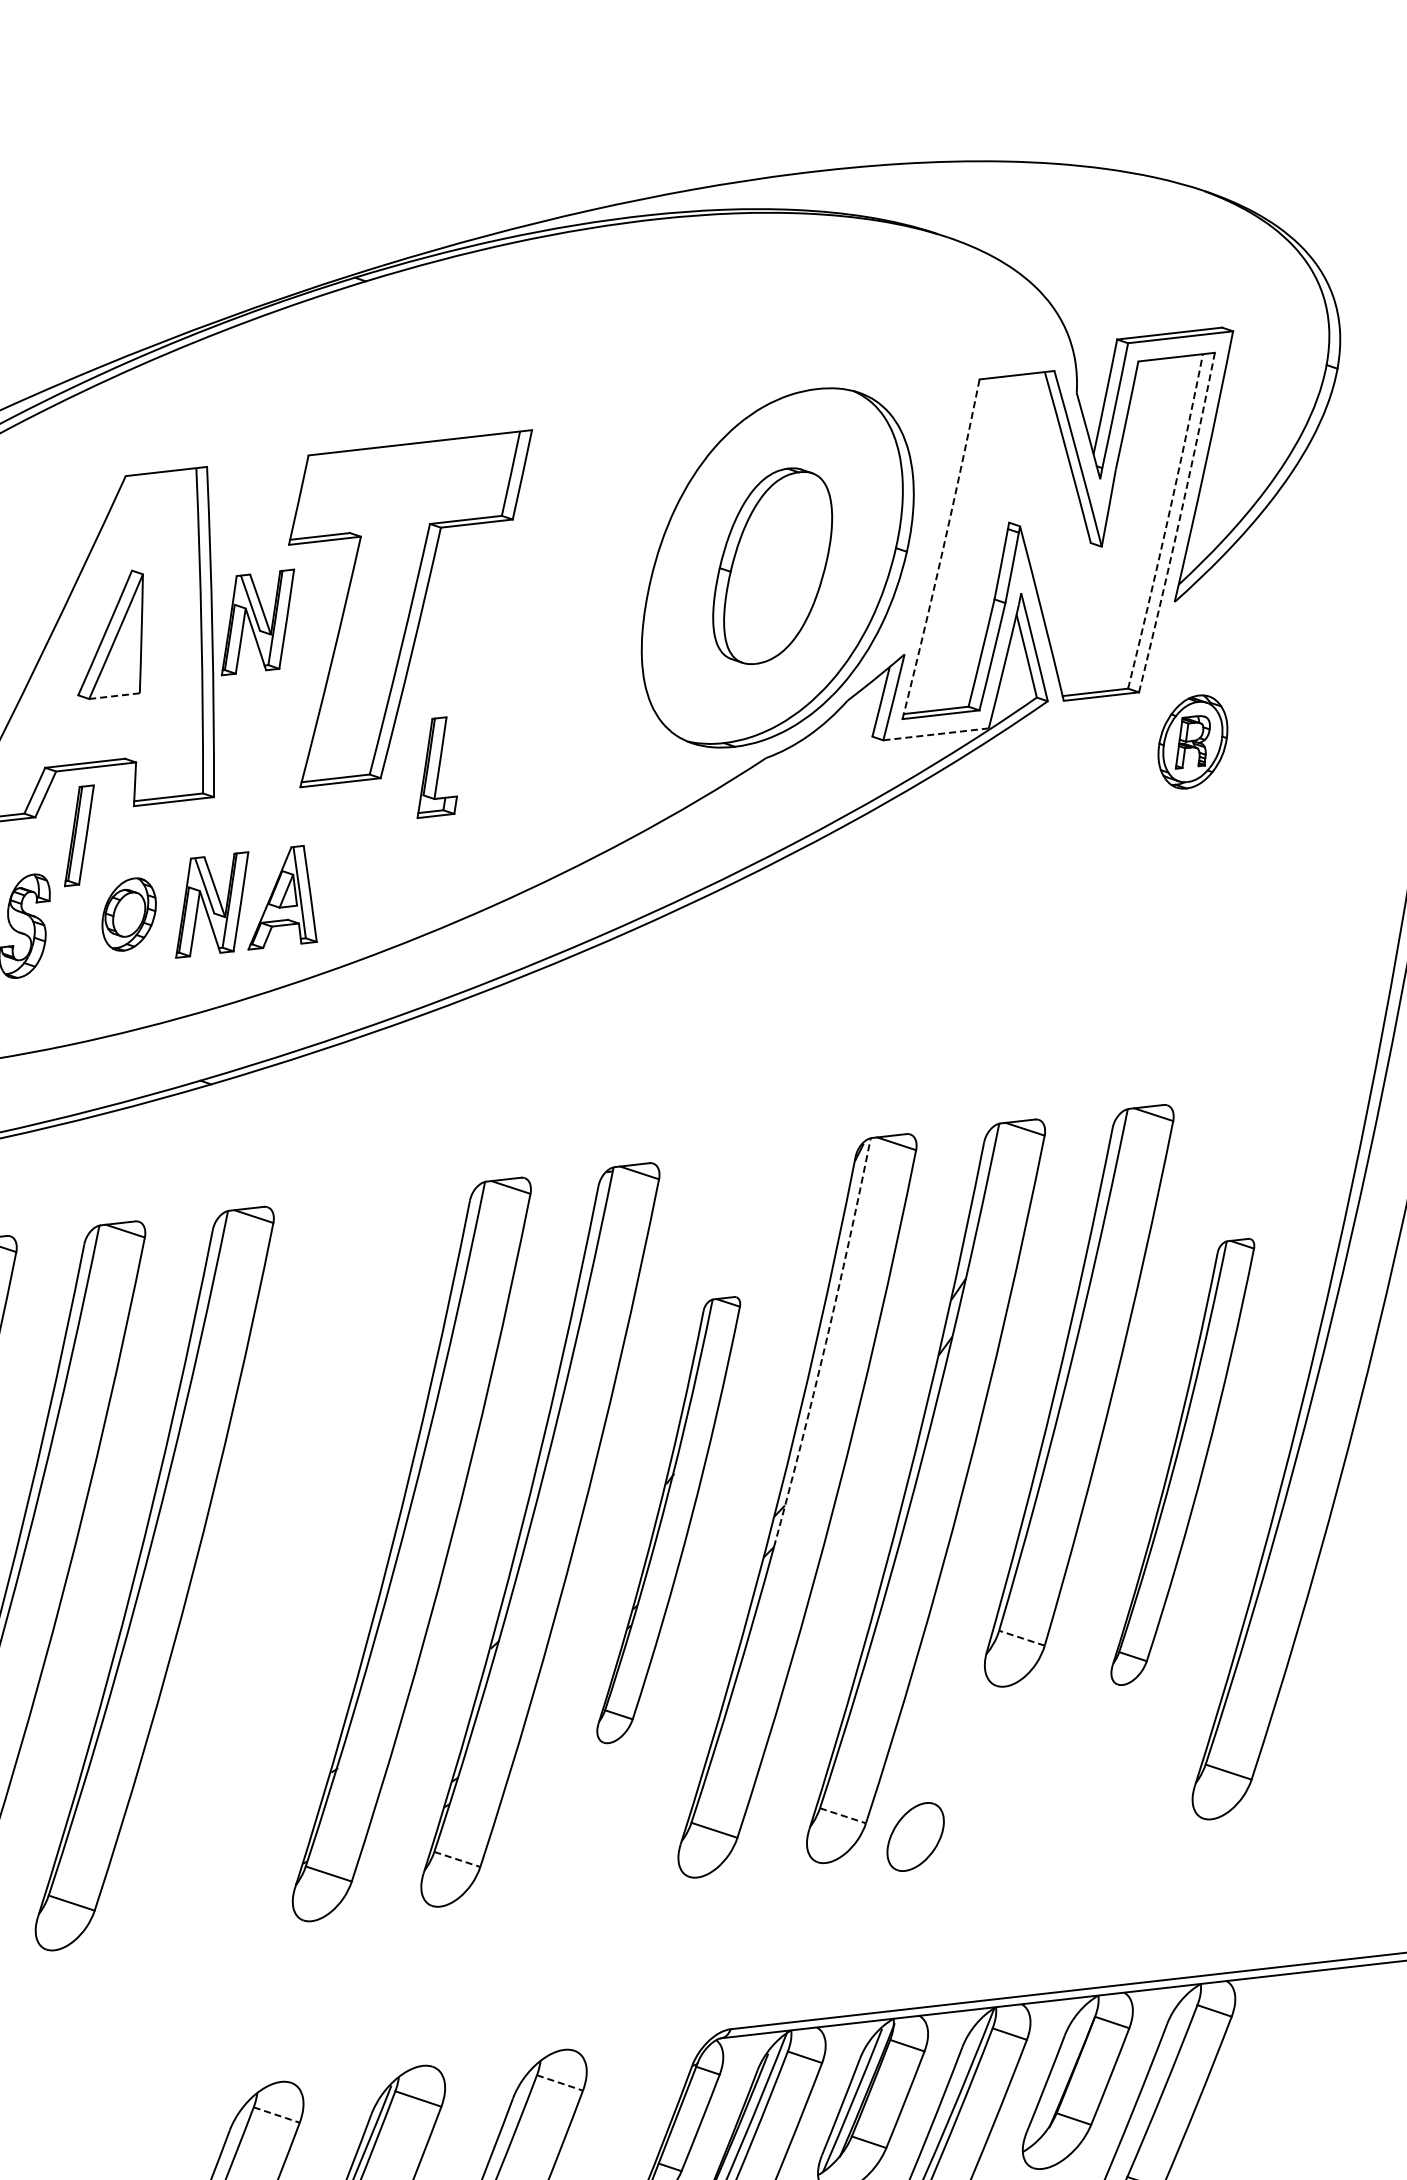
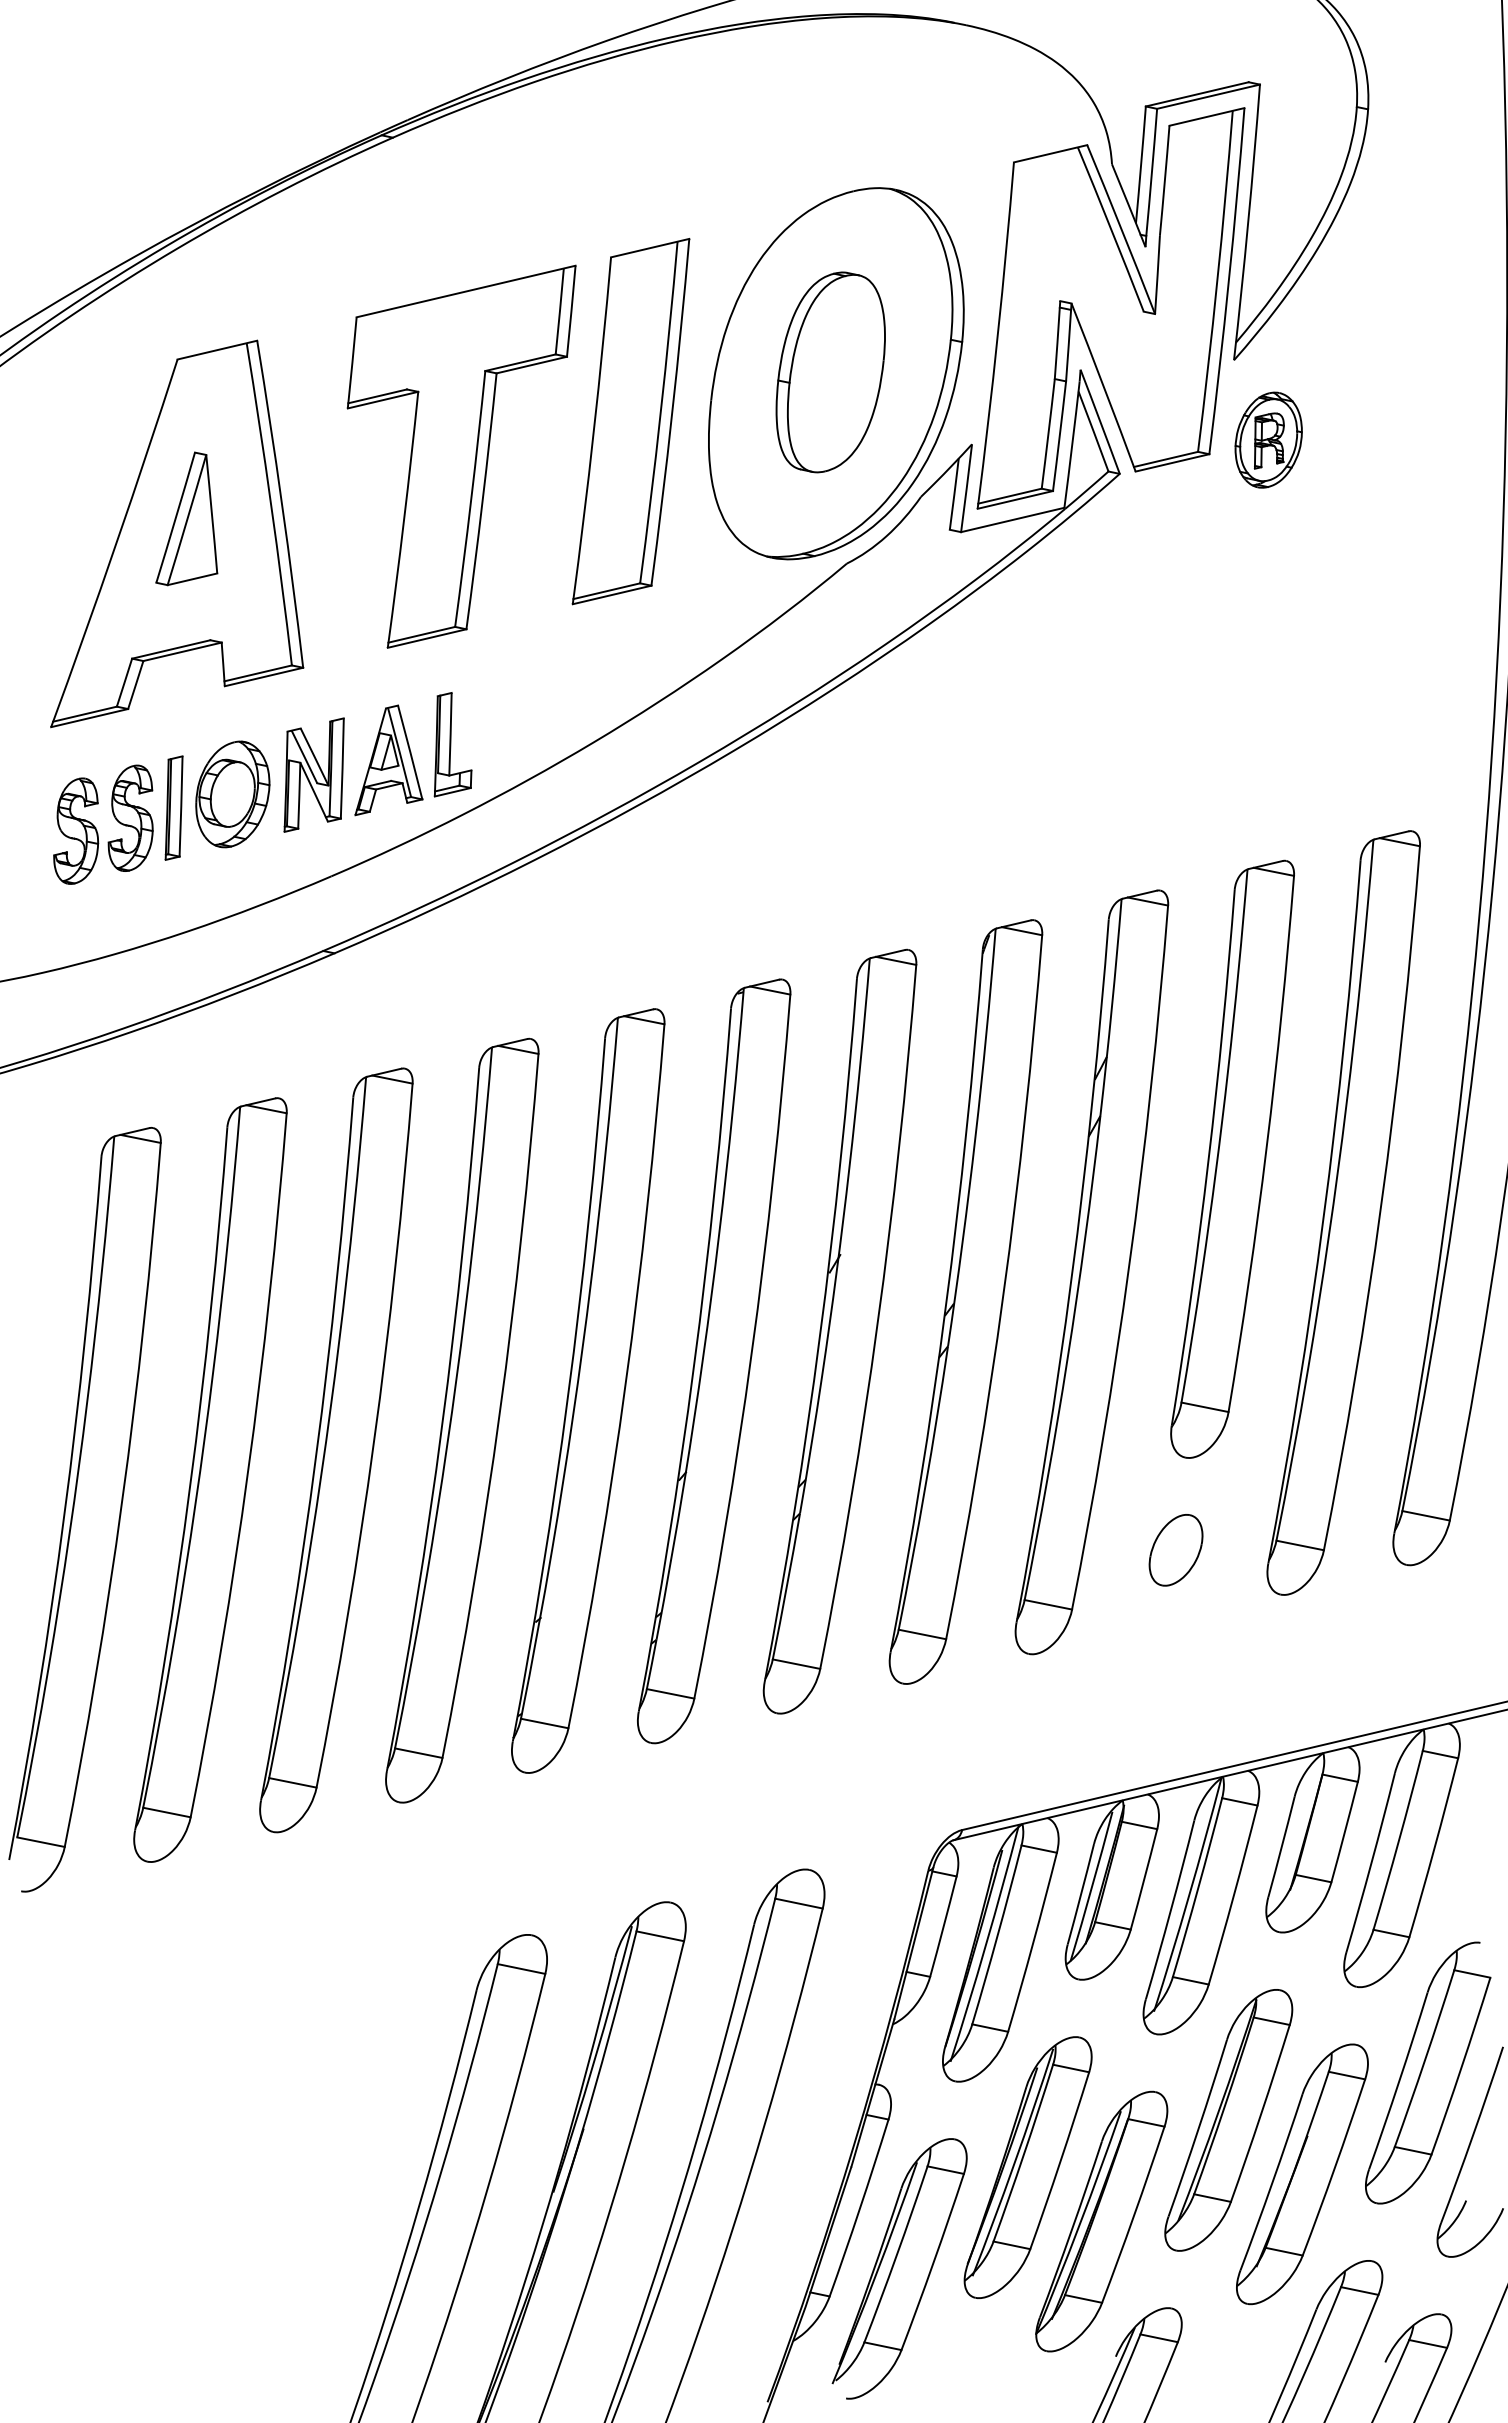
arc: (1167, 521) -> (1217, 281), dashed -> solid
arc: (1178, 523) -> (1228, 281), dashed -> solid
arc: (942, 549) -> (997, 335), dashed -> solid
part: (568, 591) -> (630, 421), added
part: (257, 621) -> (325, 488), removed
line: (113, 696) -> (191, 579), dashed -> solid
line: (935, 734) -> (1012, 520), dashed -> solid
part: (1192, 741) -> (1268, 439), moved
part: (441, 768) -> (452, 744), moved
part: (78, 835) -> (173, 807), moved
part: (128, 914) -> (232, 794), size x1.43
arc: (825, 1343) -> (975, 1137), dashed -> solid
part: (1182, 1461) -> (1343, 1212), size x1.67
part: (667, 1519) -> (839, 1331), size x1.67
part: (283, 1563) -> (462, 1420), added
line: (1022, 1638) -> (1205, 1407), dashed -> solid
line: (843, 1815) -> (1048, 1604), dashed -> solid
part: (915, 1837) -> (1175, 1550), moved
line: (458, 1859) -> (671, 1693), dashed -> solid
line: (560, 2082) -> (799, 1903), dashed -> solid
line: (277, 2115) -> (522, 1969), dashed -> solid

